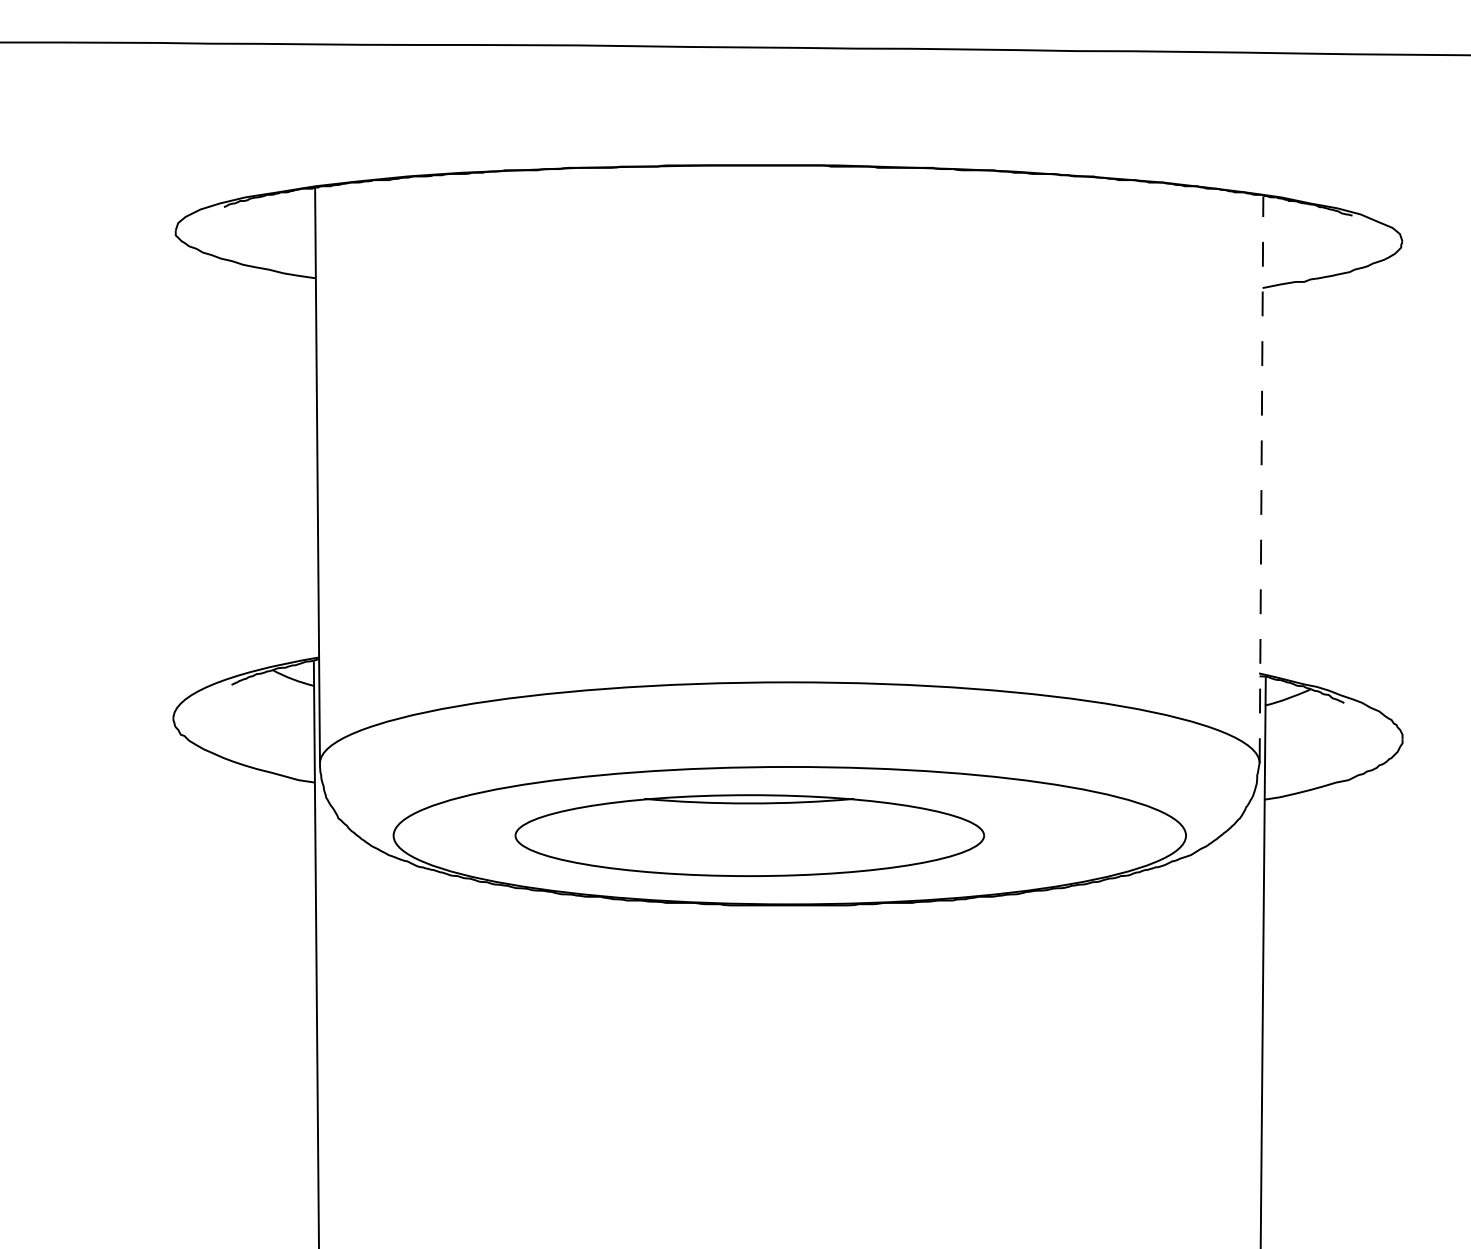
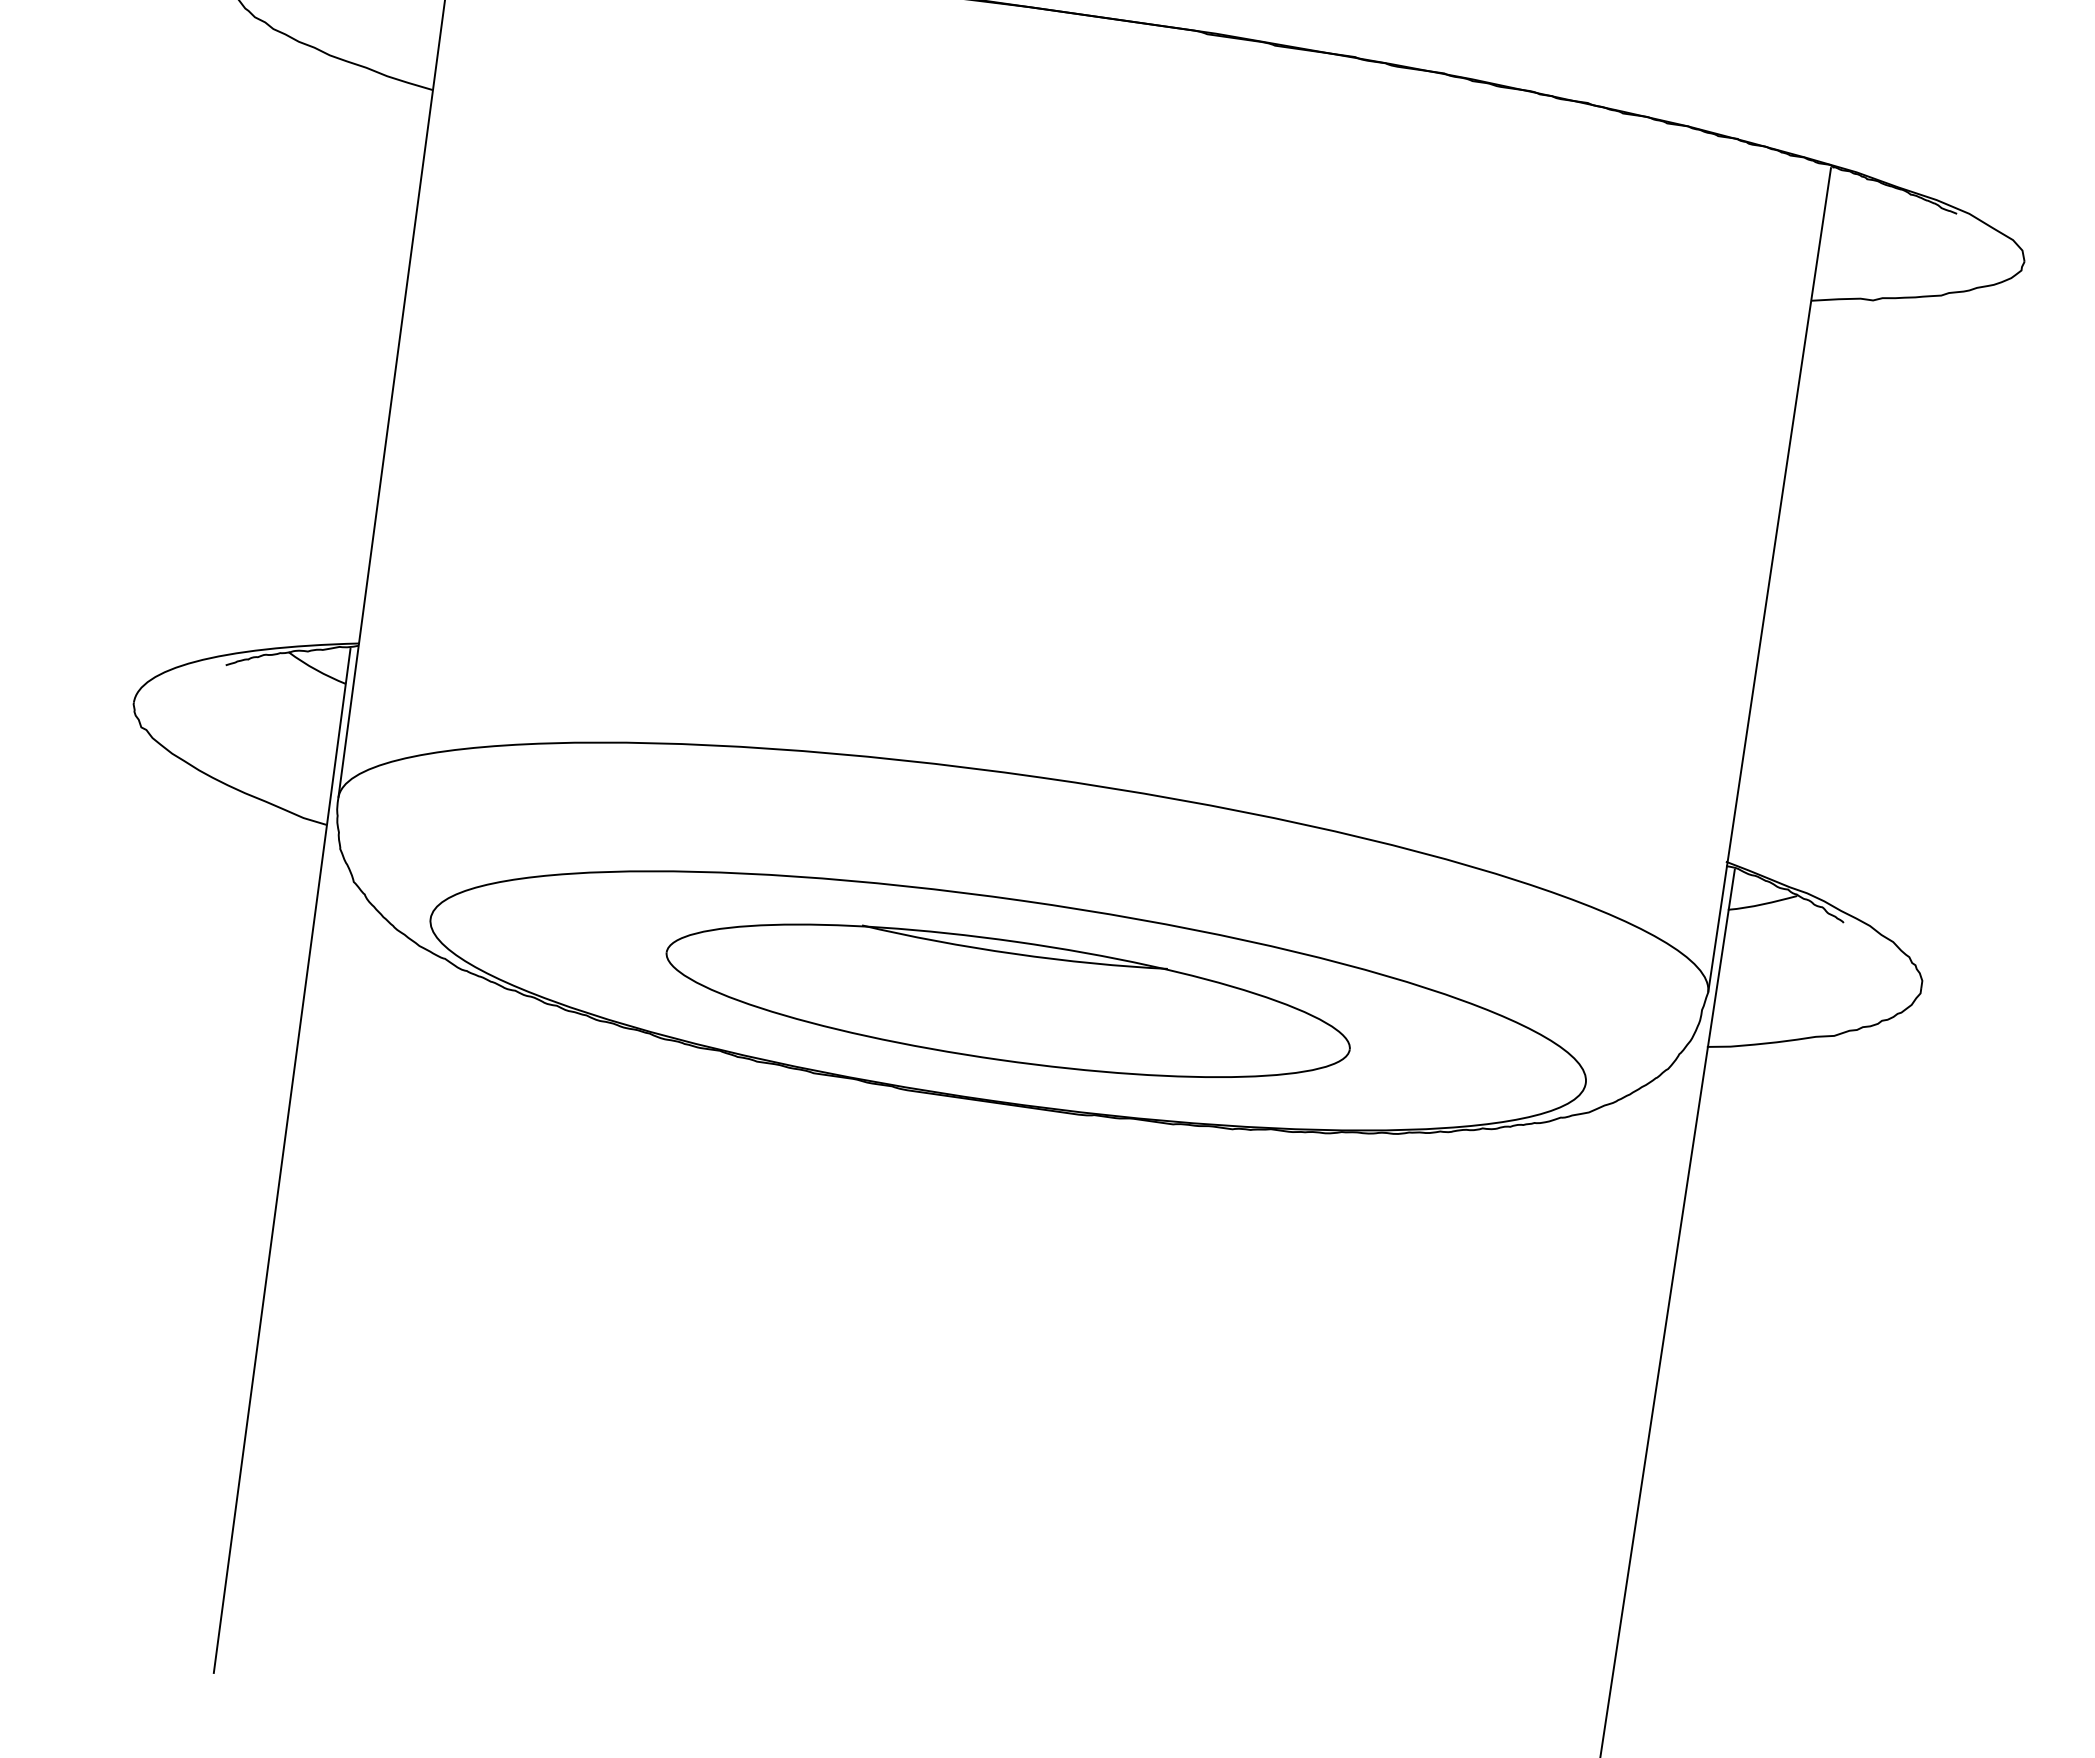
line: (1261, 479) -> (1769, 579), dashed -> solid
part: (749, 835) -> (1007, 1000), moved

